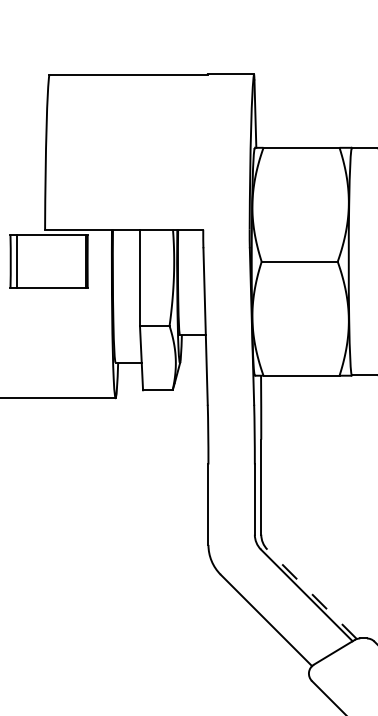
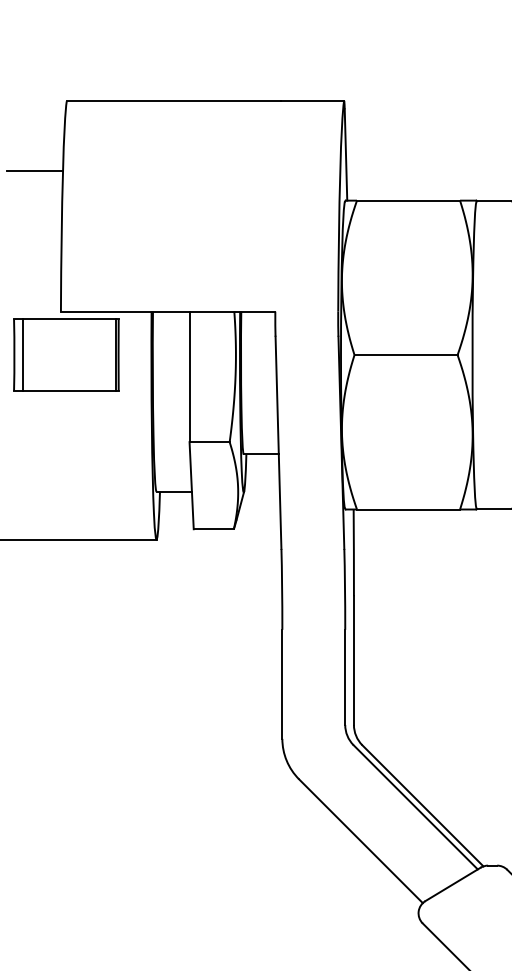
line: (25, 125) -> (34, 170), added
line: (311, 594) -> (422, 805), dashed -> solid

